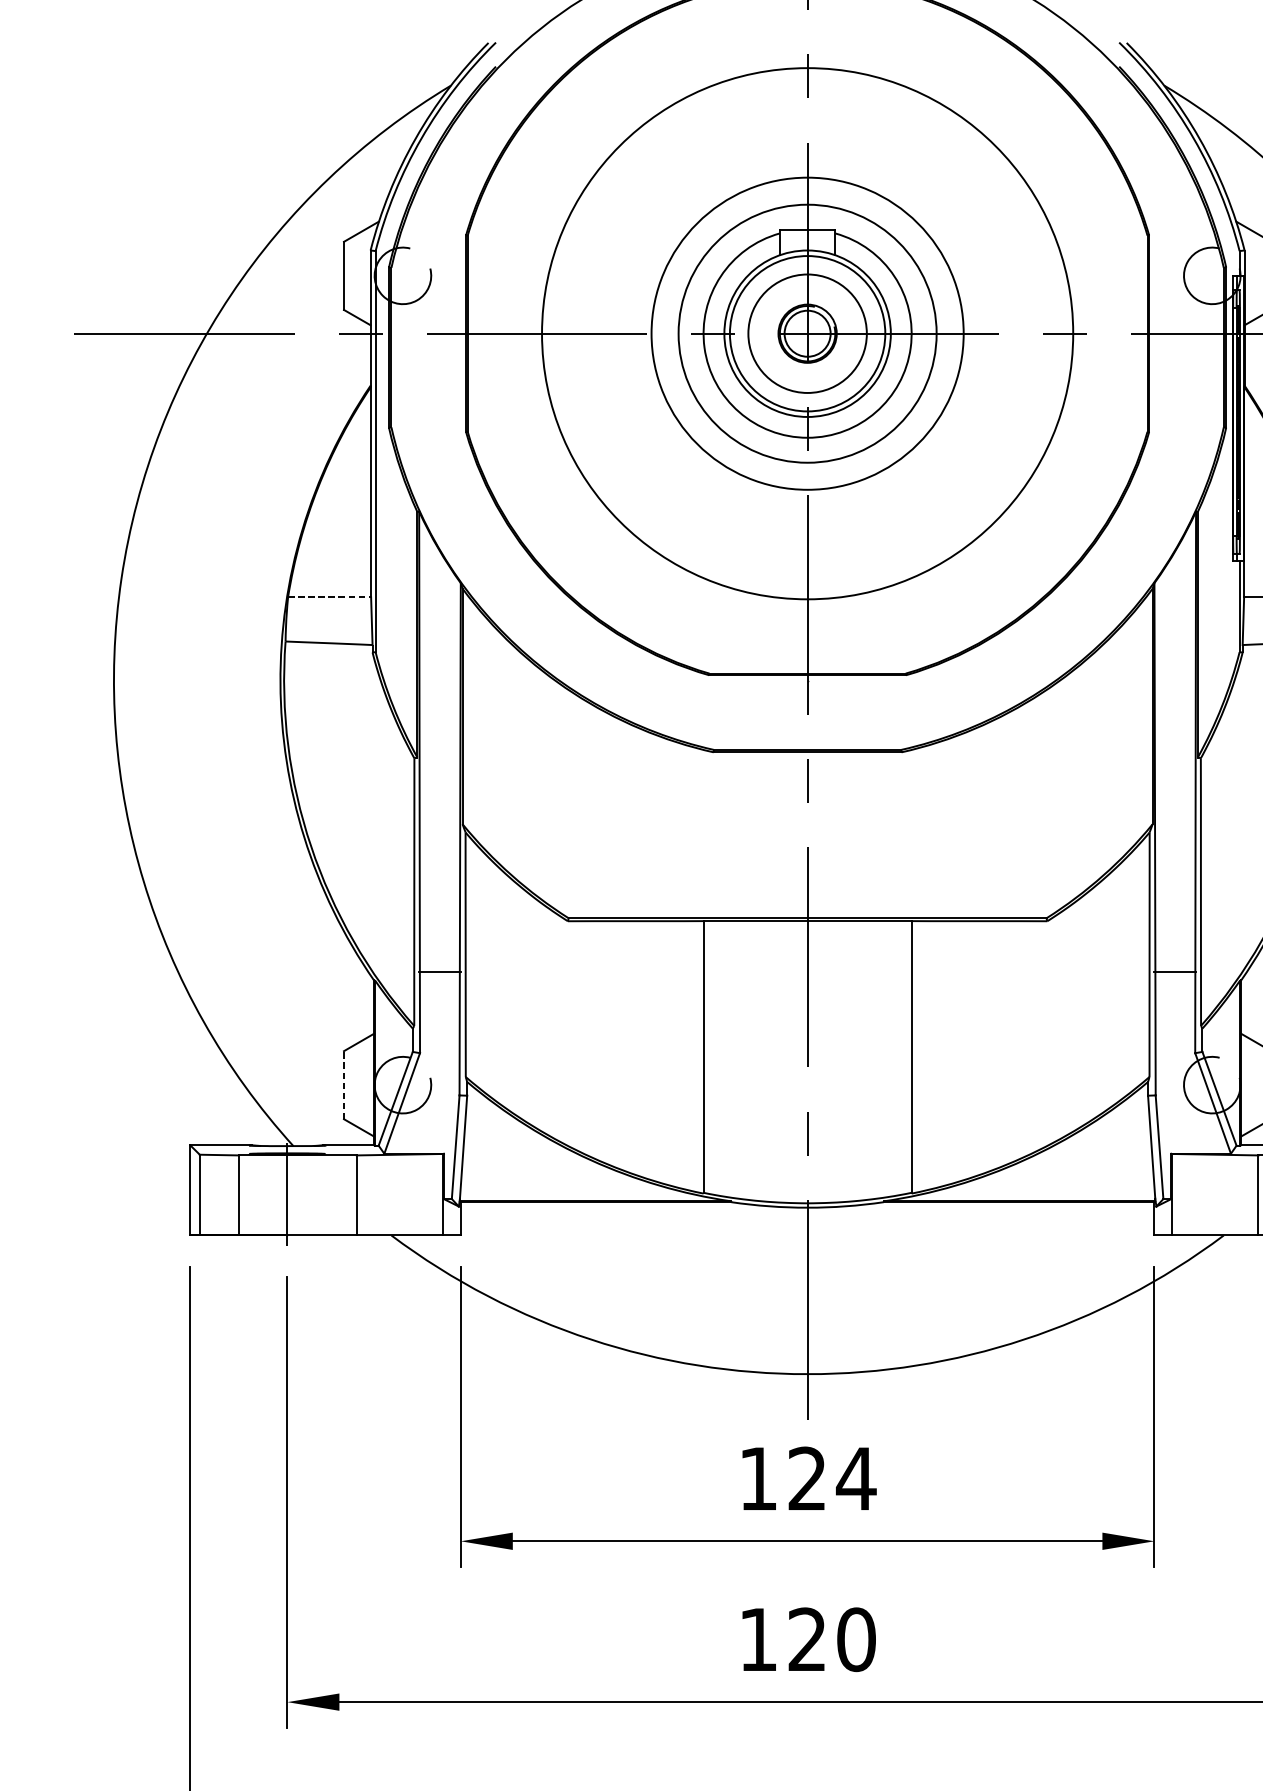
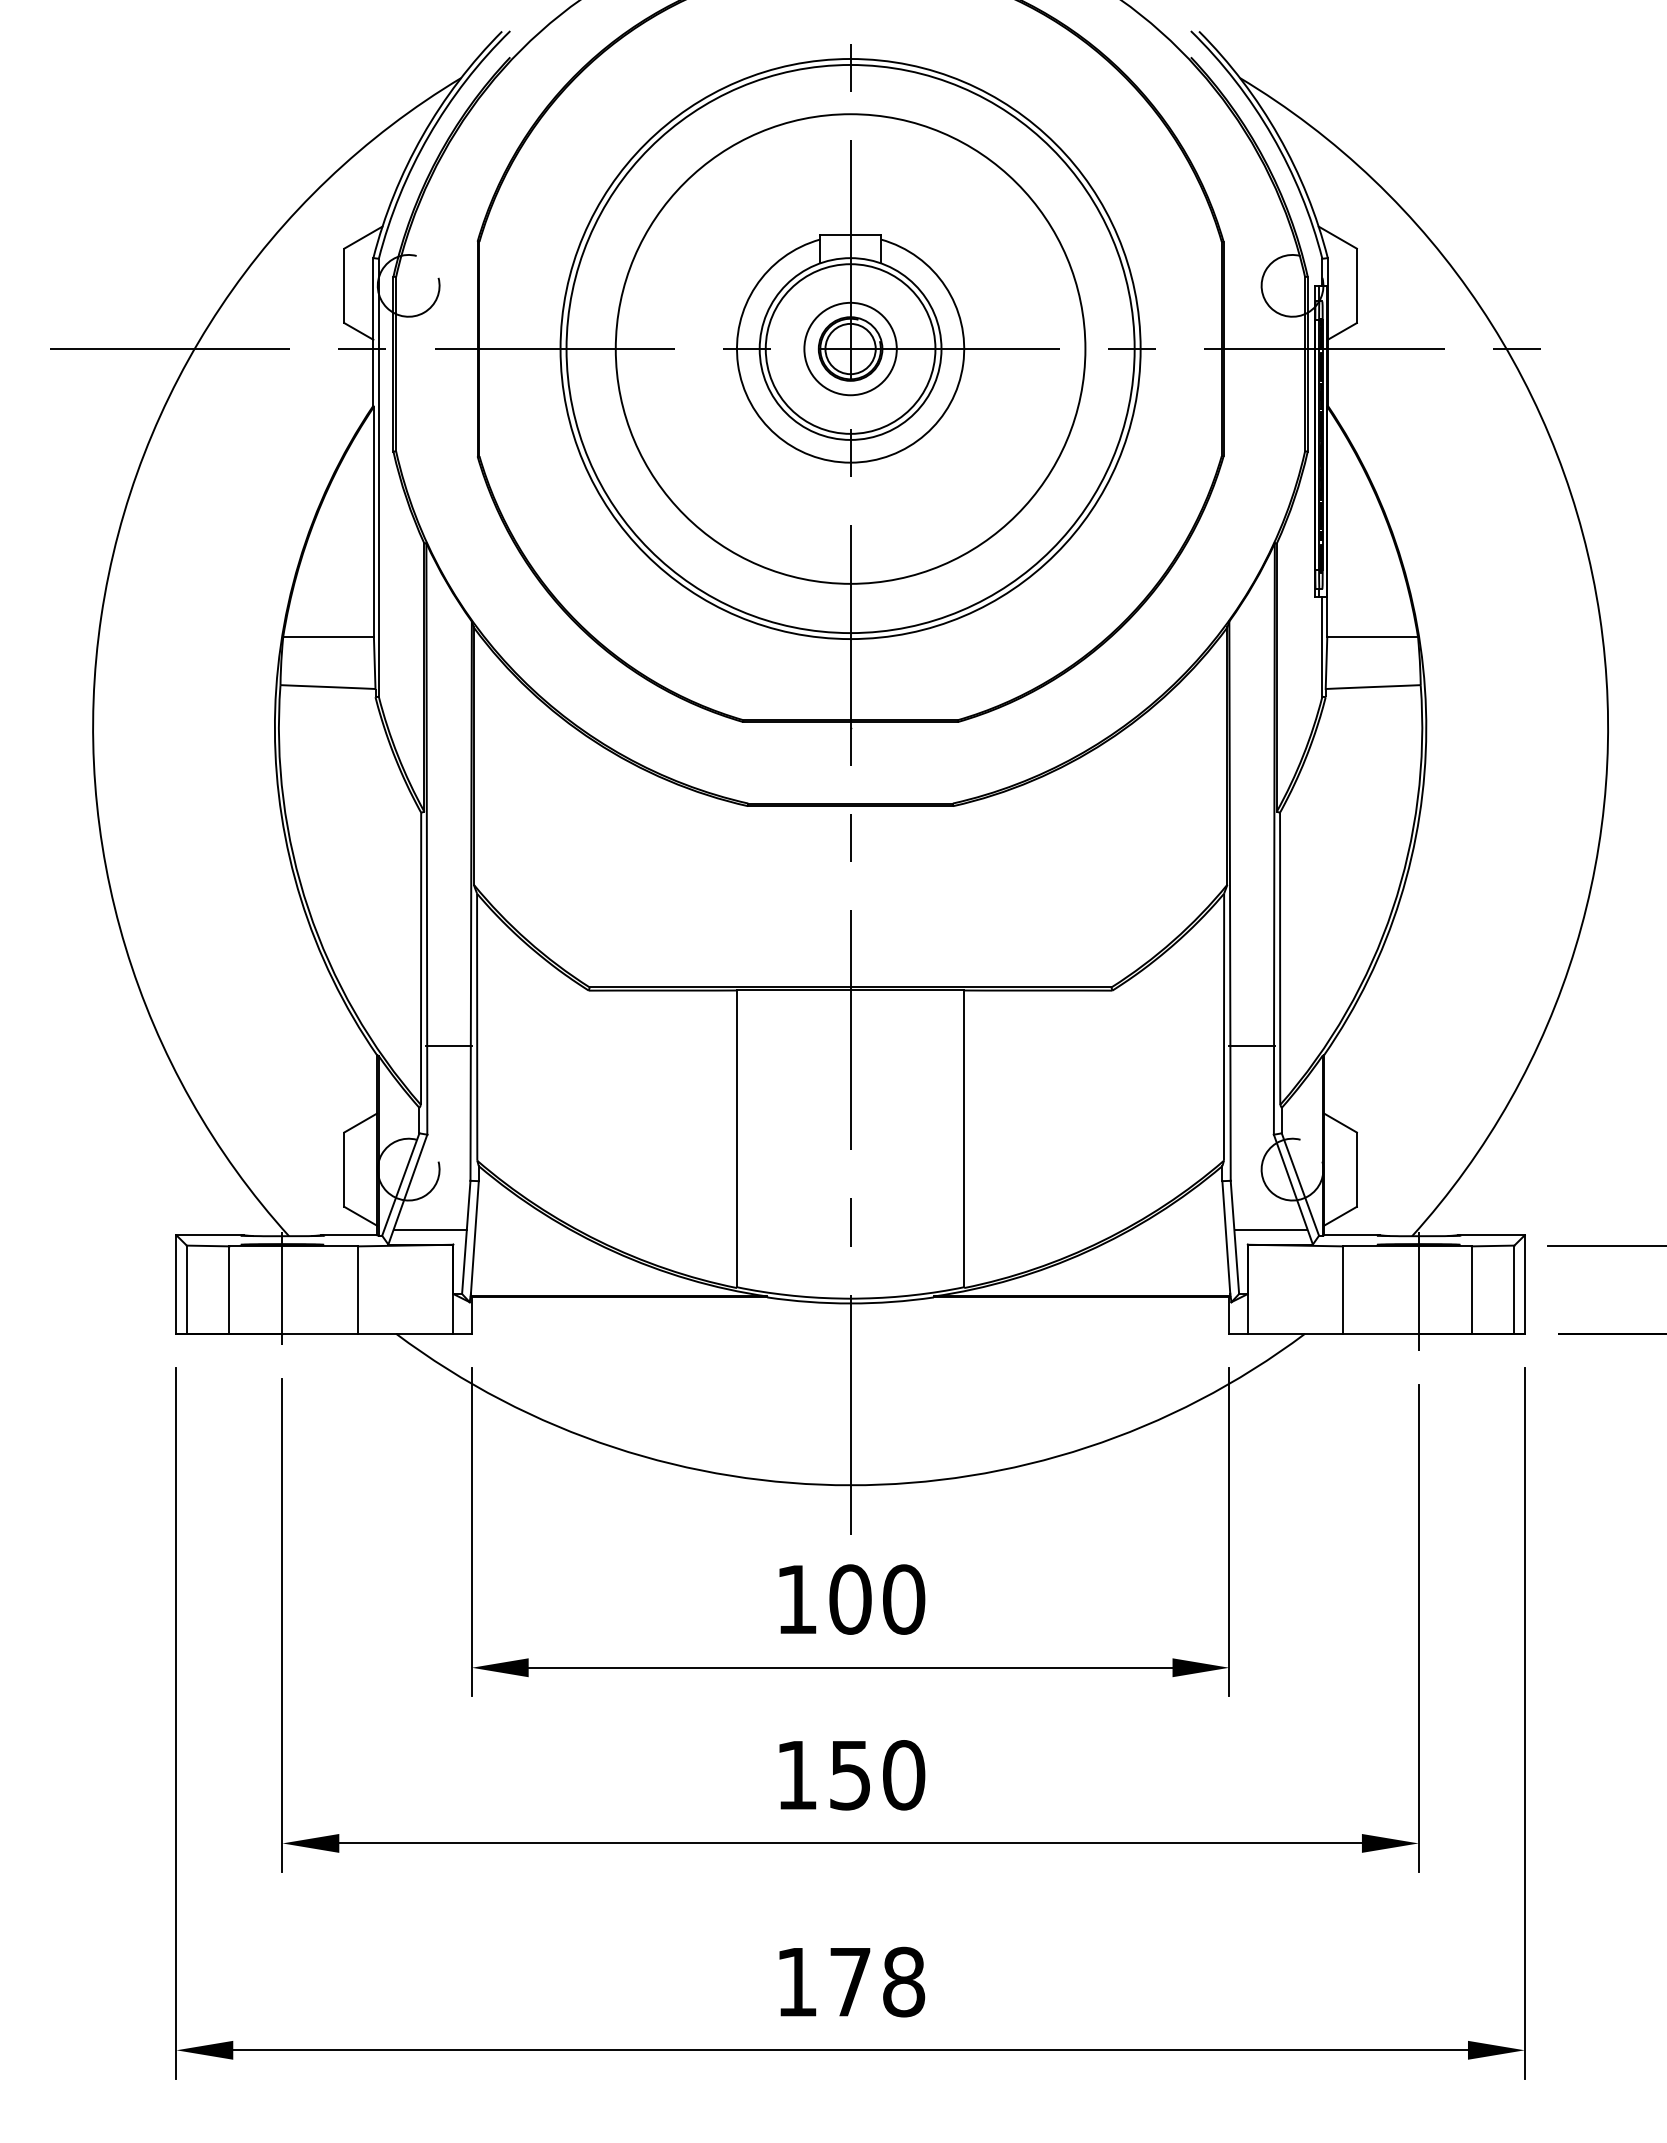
circle: (807, 333) -> (850, 348), size x0.71
circle: (807, 333) -> (850, 348), size x1.67
circle: (807, 333) -> (850, 348), size x1.67
line: (330, 596) -> (329, 636), dashed -> solid
line: (344, 1085) -> (344, 1169), dashed -> solid
line: (422, 1139) -> (429, 1229), added
line: (1192, 1139) -> (1270, 1229), added
text: (832, 1478) -> (877, 1599), 124 -> 100
text: (806, 1639) -> (849, 1775), 120 -> 150

